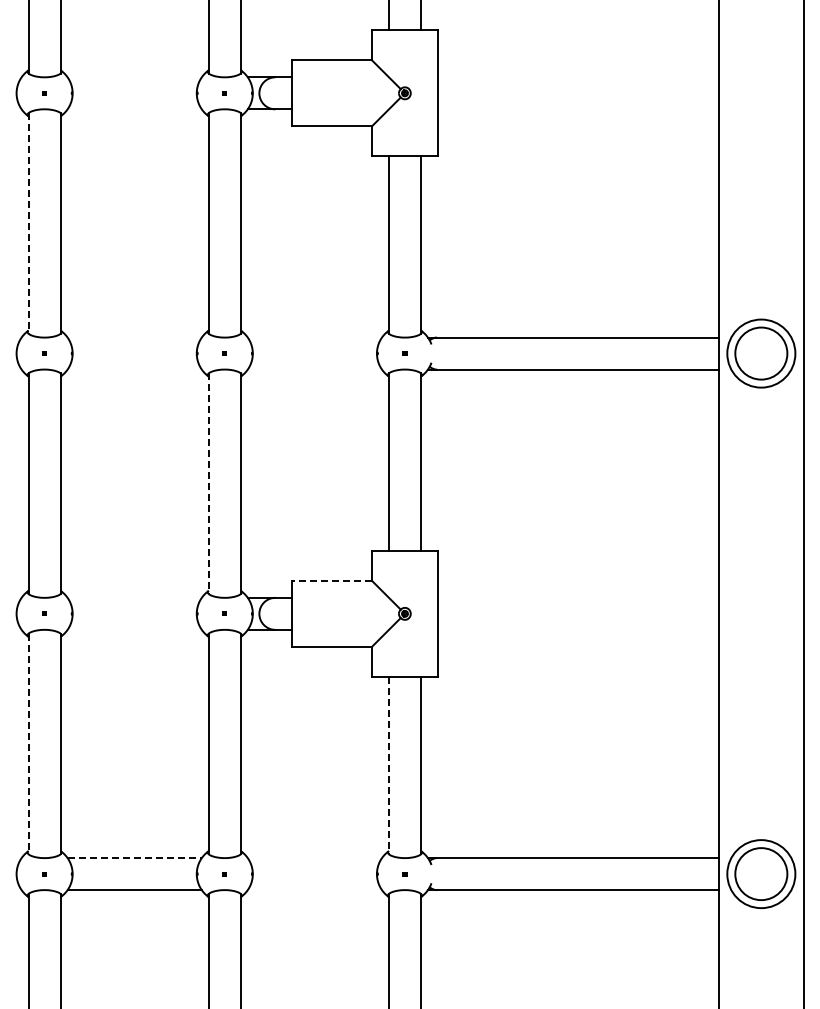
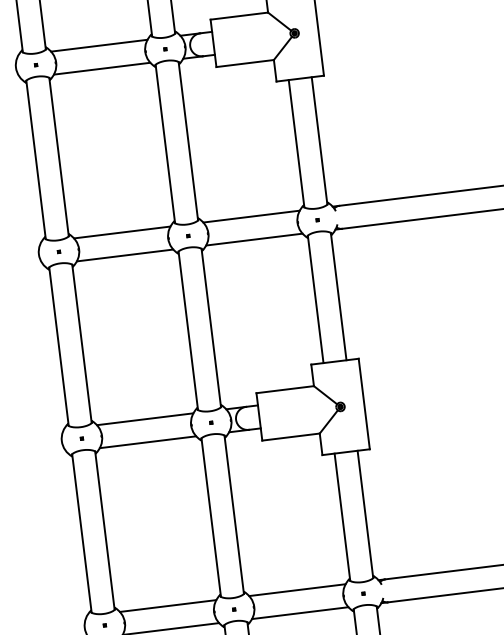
line: (134, 77) -> (99, 45), added
line: (134, 109) -> (102, 68), added
line: (28, 223) -> (35, 159), dashed -> solid
line: (134, 337) -> (122, 232), added
line: (314, 337) -> (251, 216), added
line: (134, 369) -> (124, 255), added
line: (314, 369) -> (254, 239), added
line: (208, 484) -> (188, 331), dashed -> solid
line: (331, 580) -> (284, 389), dashed -> solid
line: (134, 597) -> (145, 419), added
line: (134, 629) -> (147, 441), added
line: (28, 744) -> (81, 533), dashed -> solid
line: (388, 765) -> (342, 517), dashed -> solid
line: (135, 858) -> (168, 606), dashed -> solid
line: (314, 858) -> (297, 590), added
line: (314, 890) -> (300, 613), added

